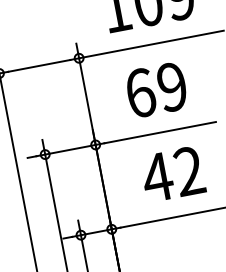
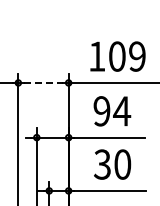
line: (39, 65) -> (43, 82), solid -> dashed
text: (157, 90) -> (112, 111), 69 -> 94
text: (173, 174) -> (112, 164), 42 -> 30

